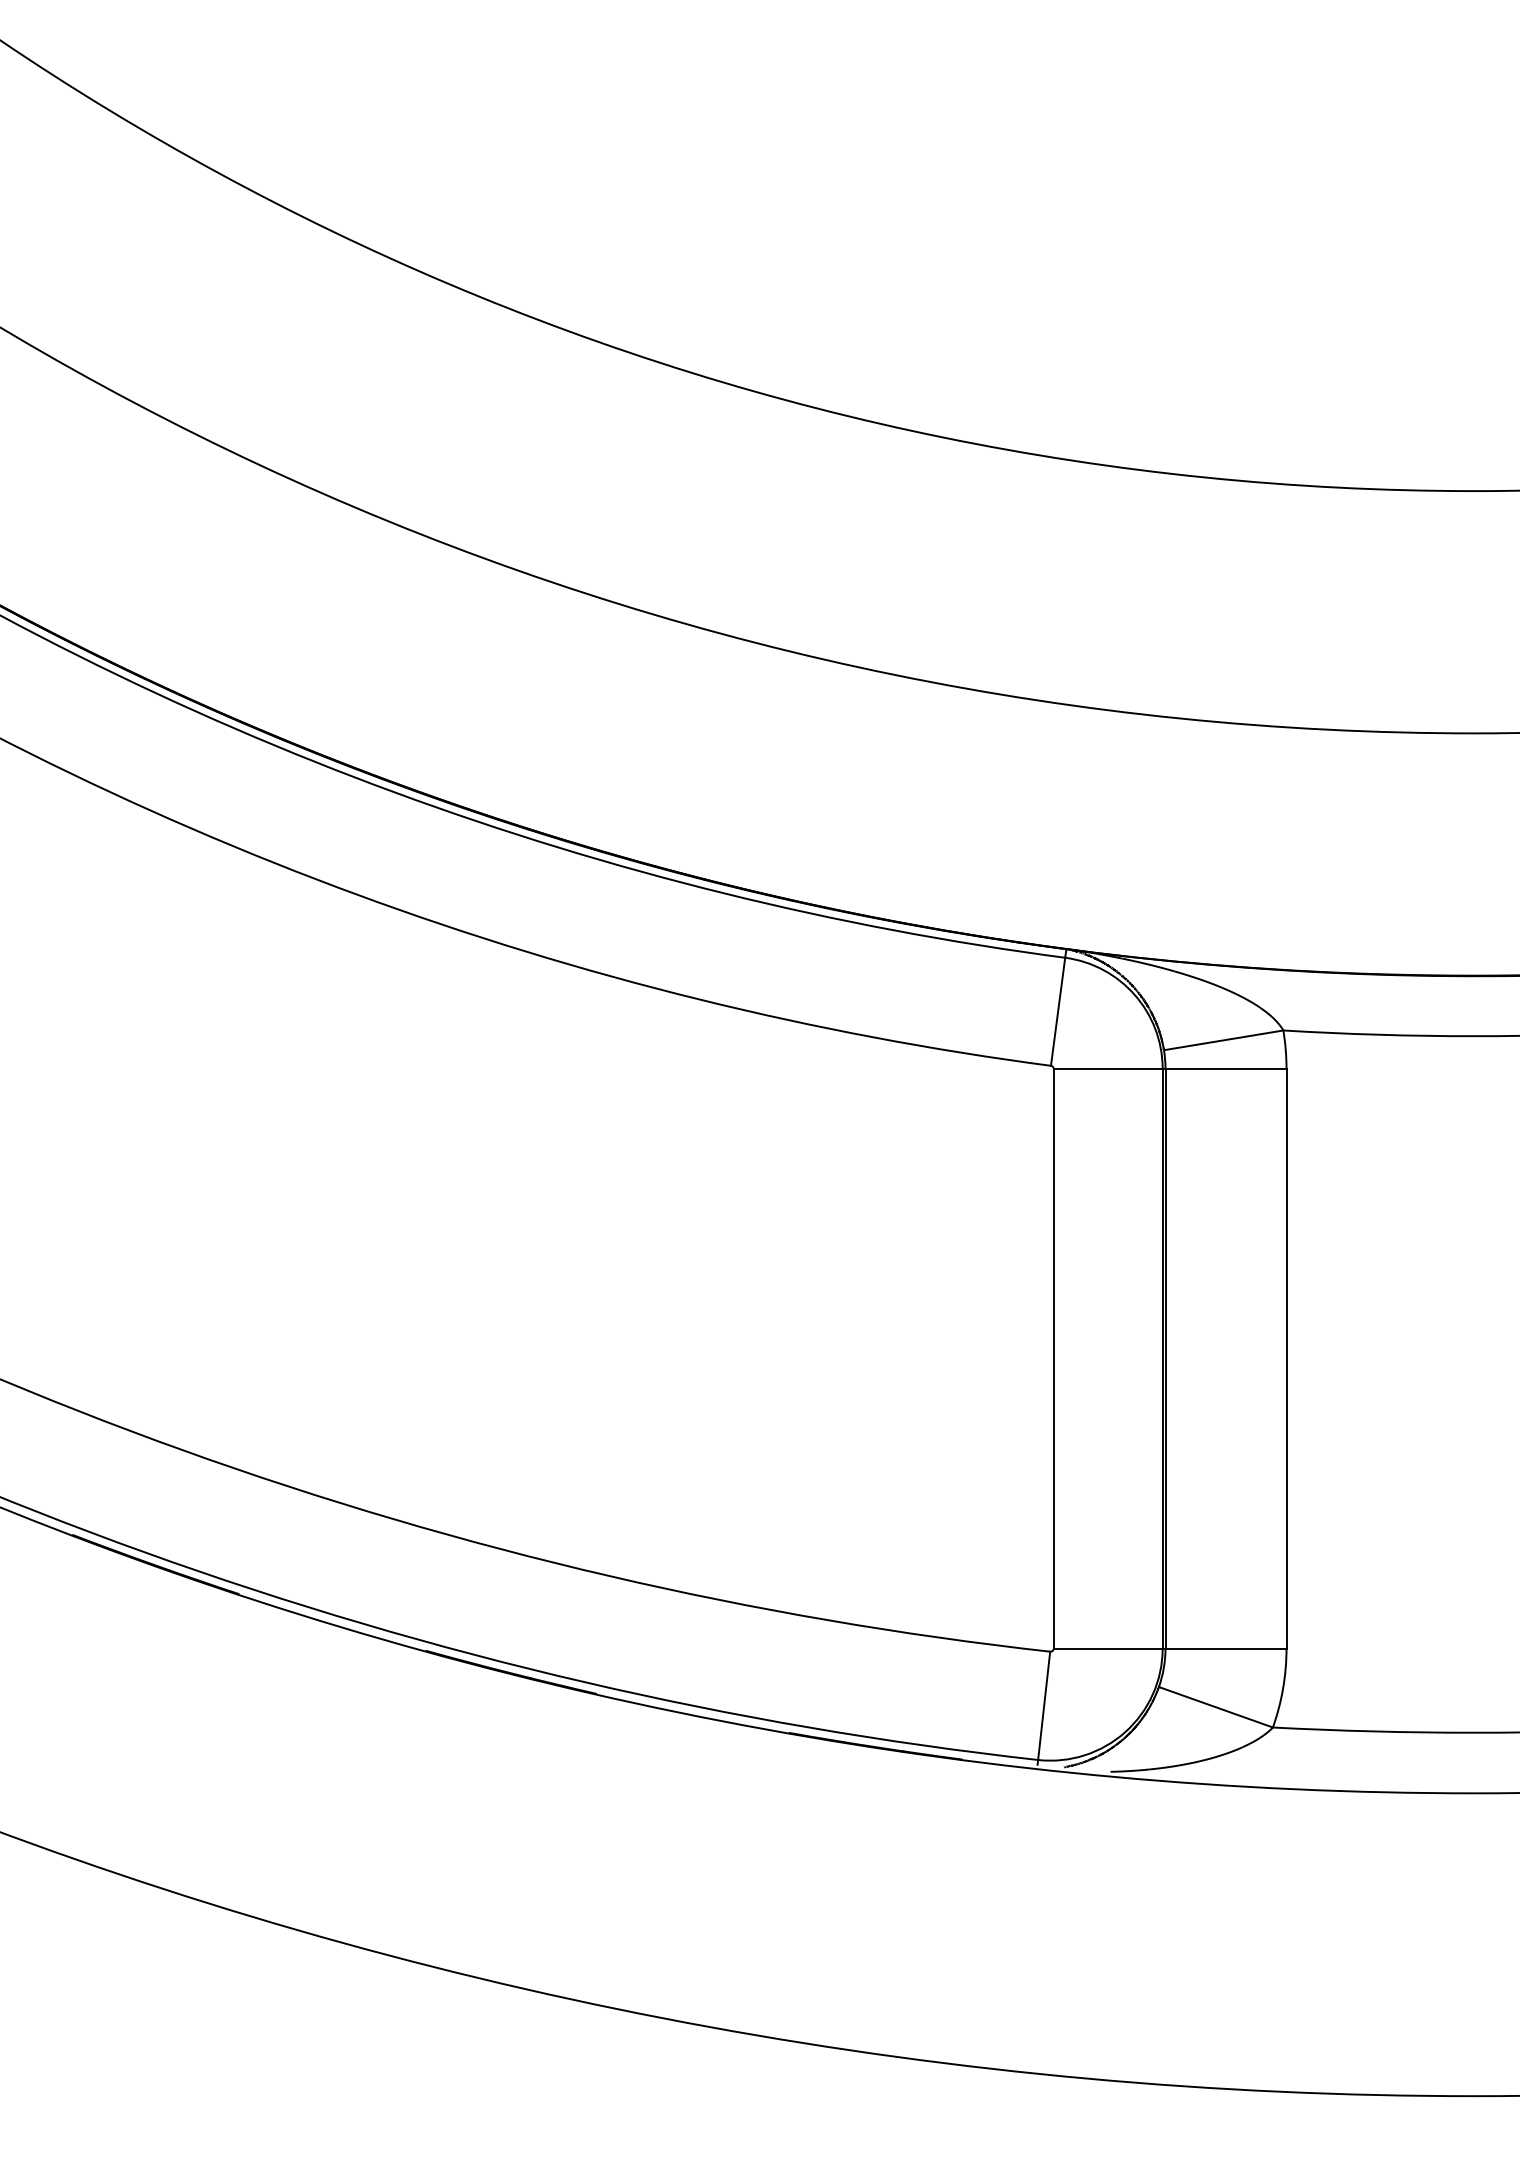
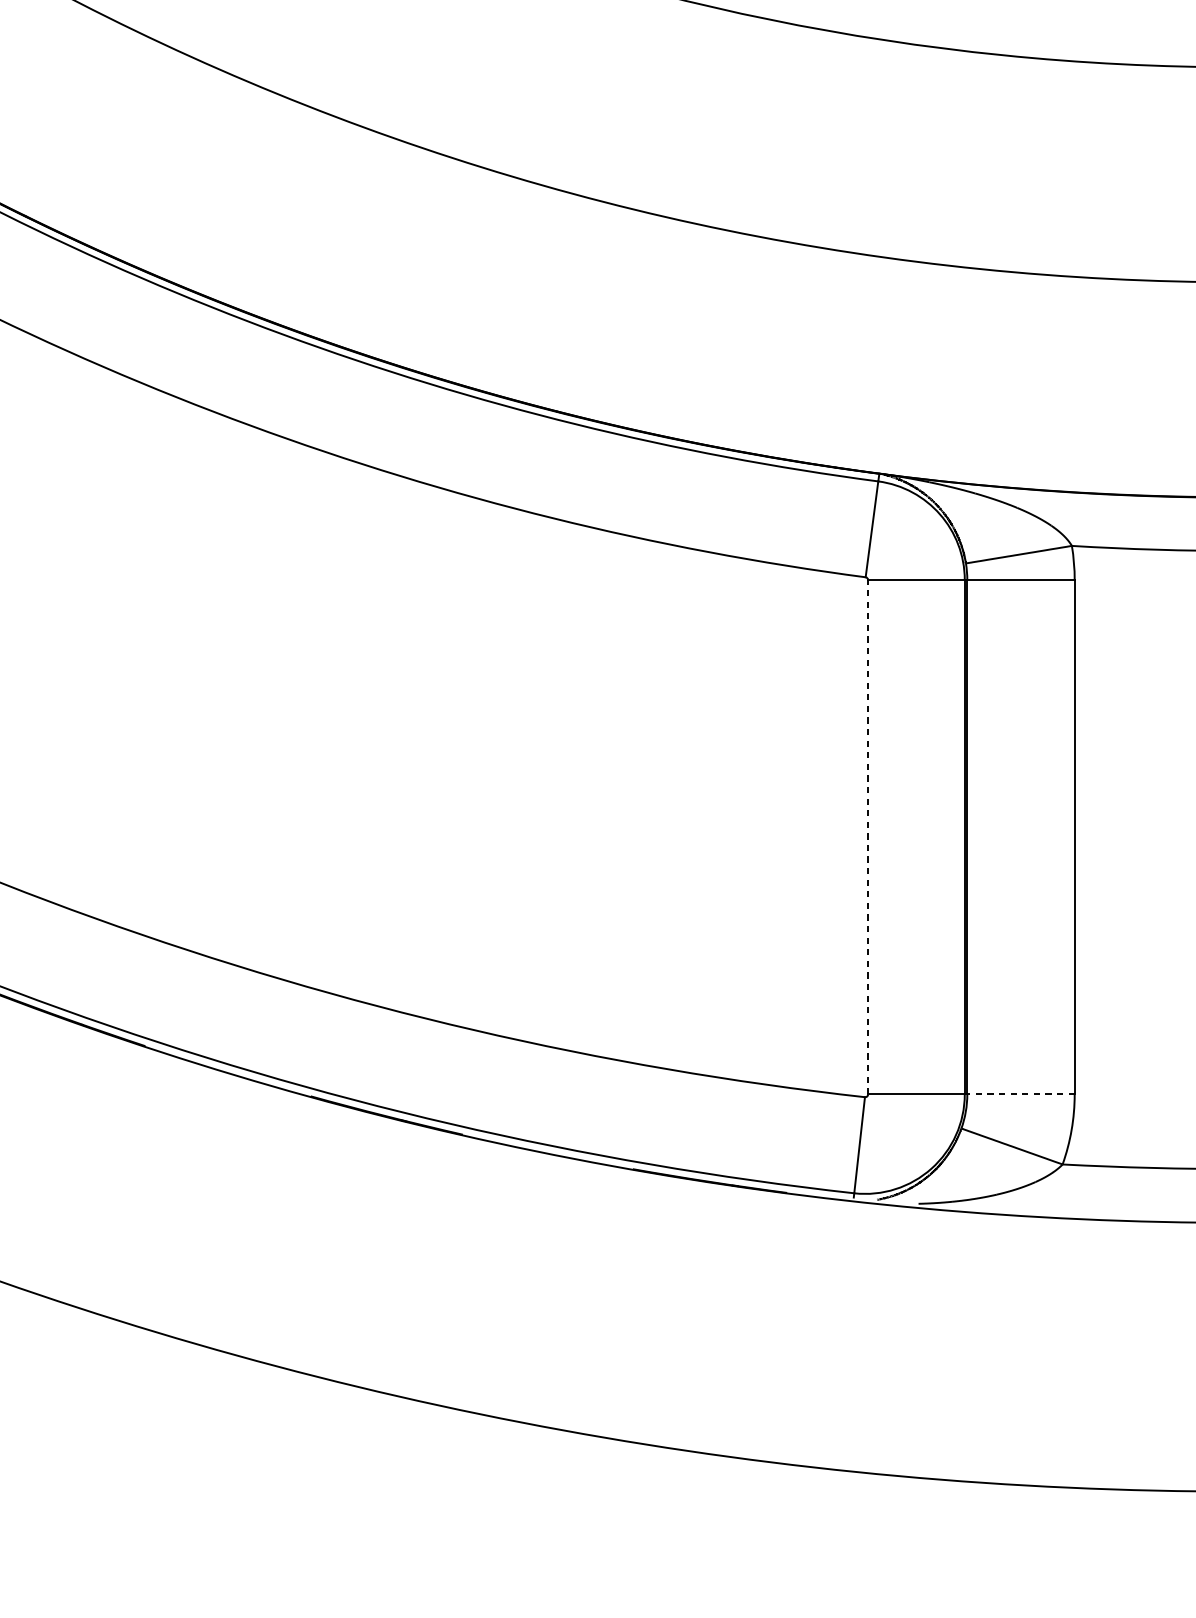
line: (1053, 1358) -> (867, 837), solid -> dashed
line: (1226, 1648) -> (1021, 1094), solid -> dashed

